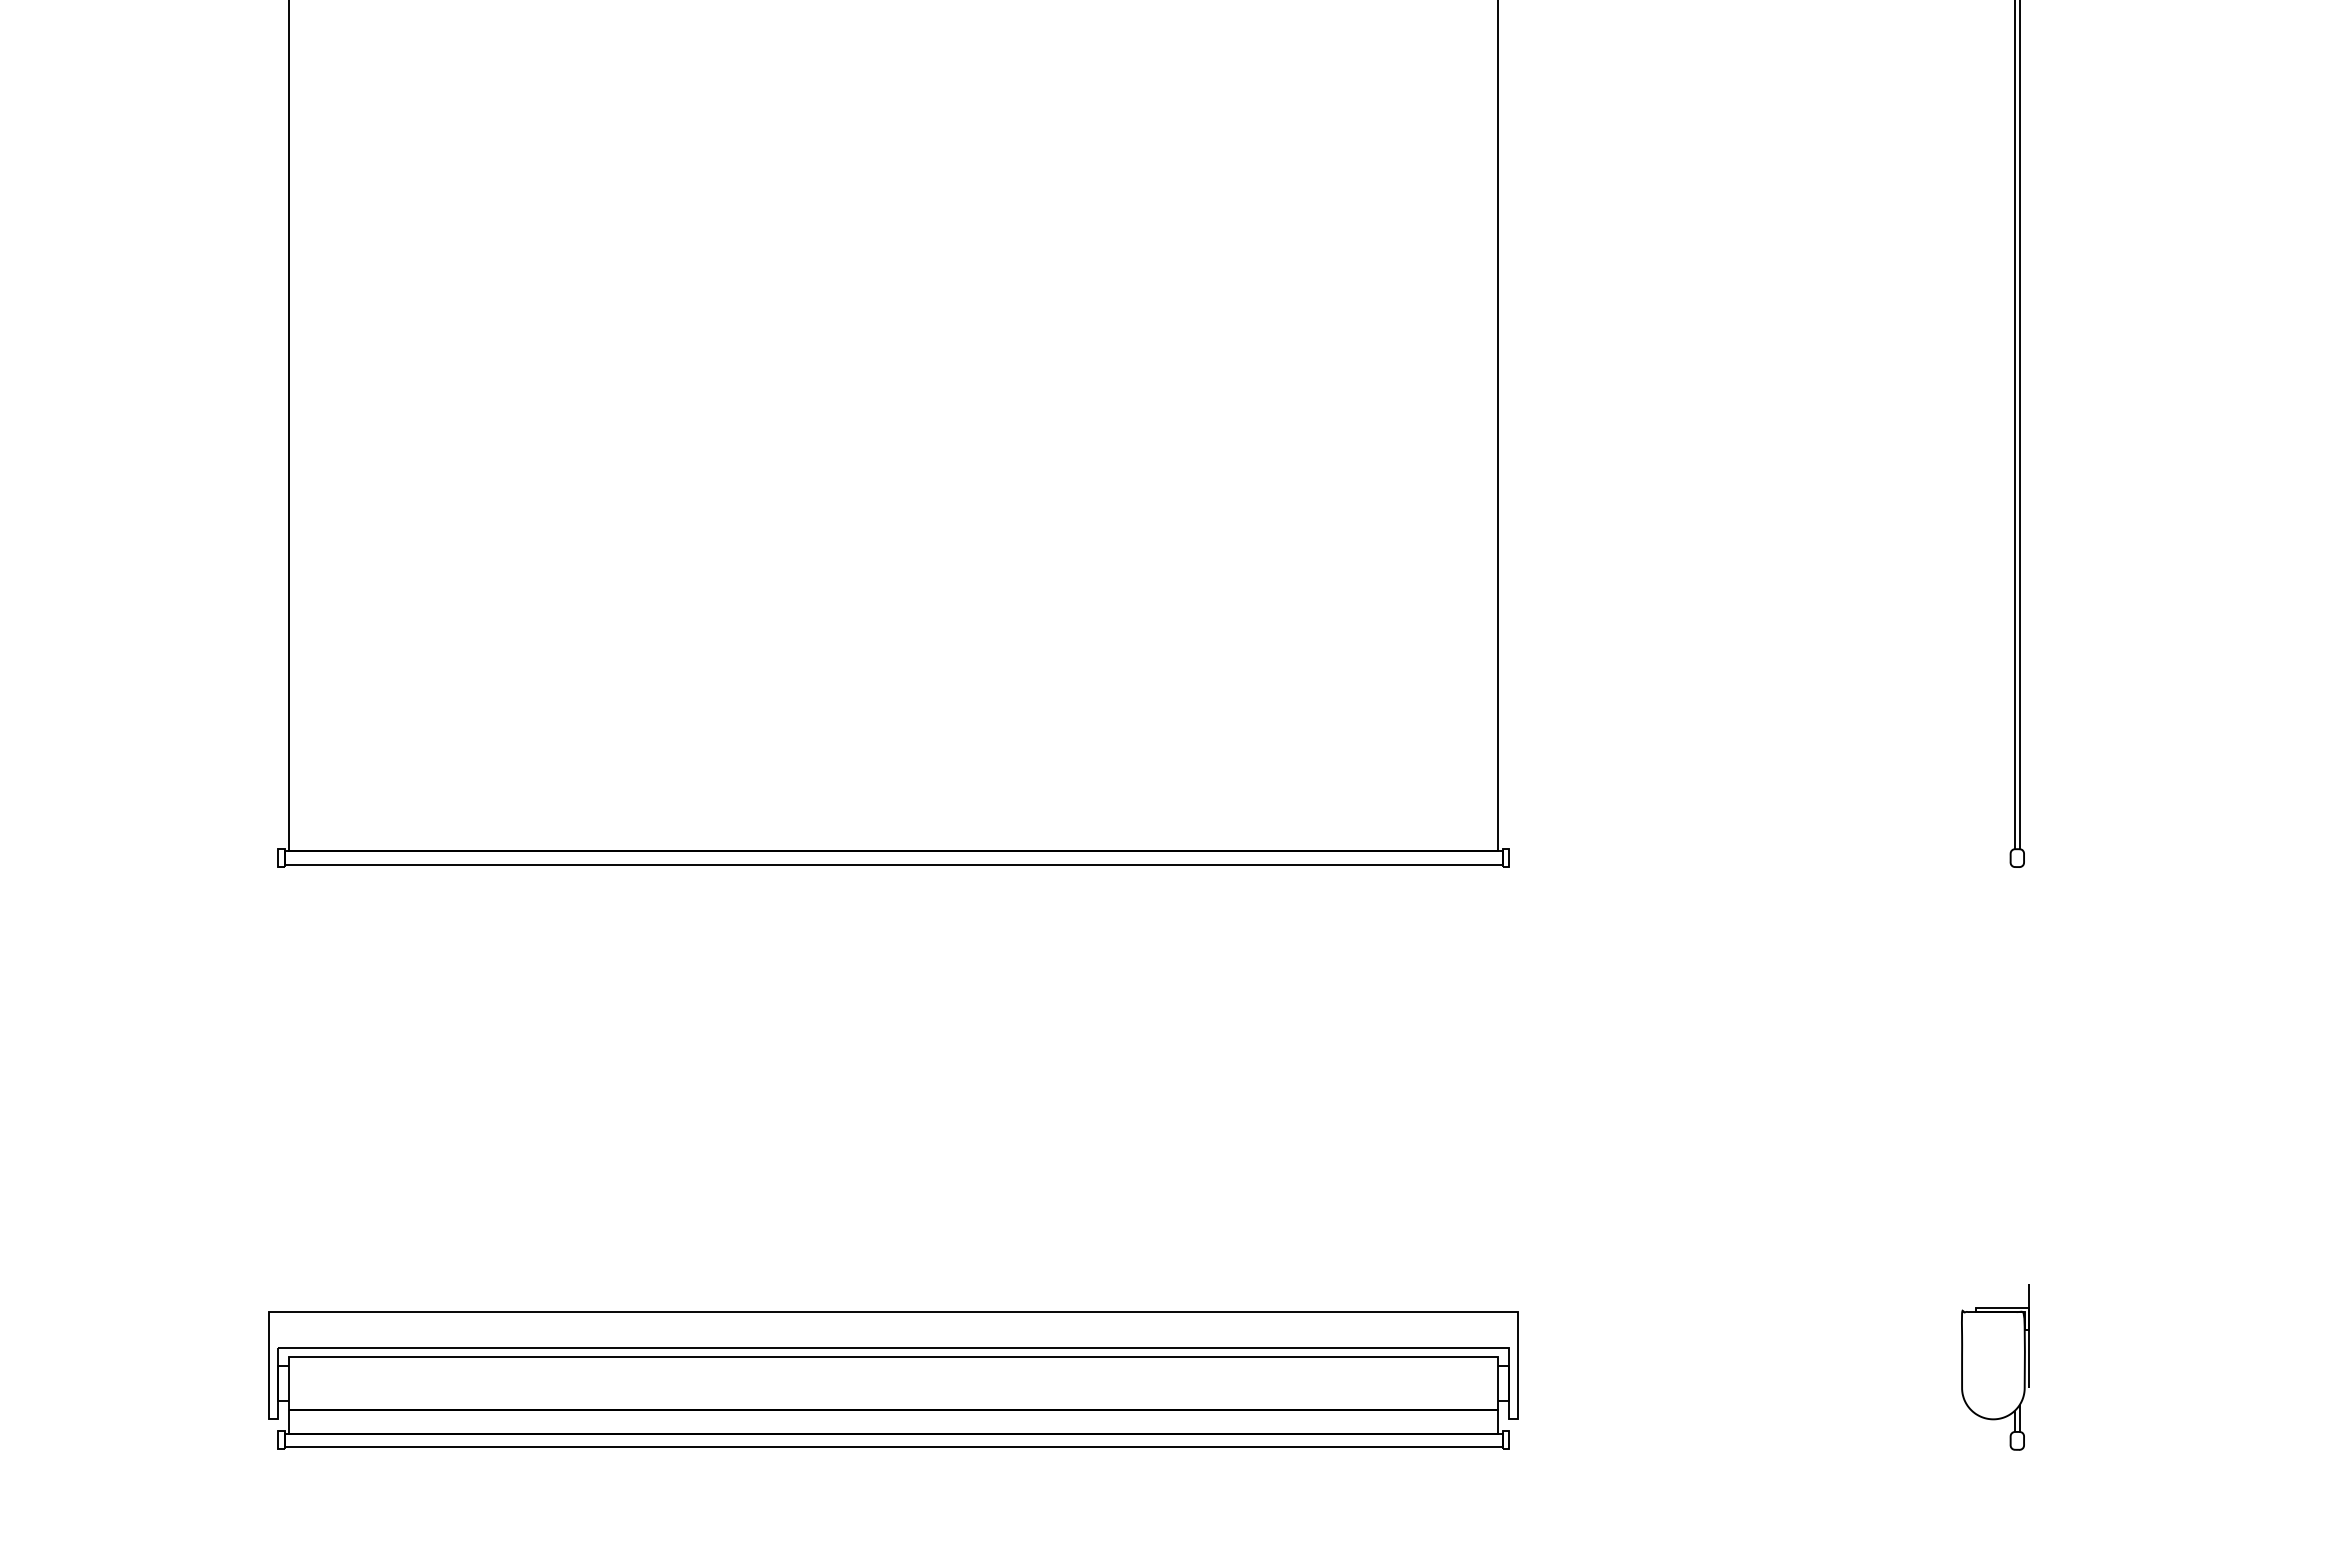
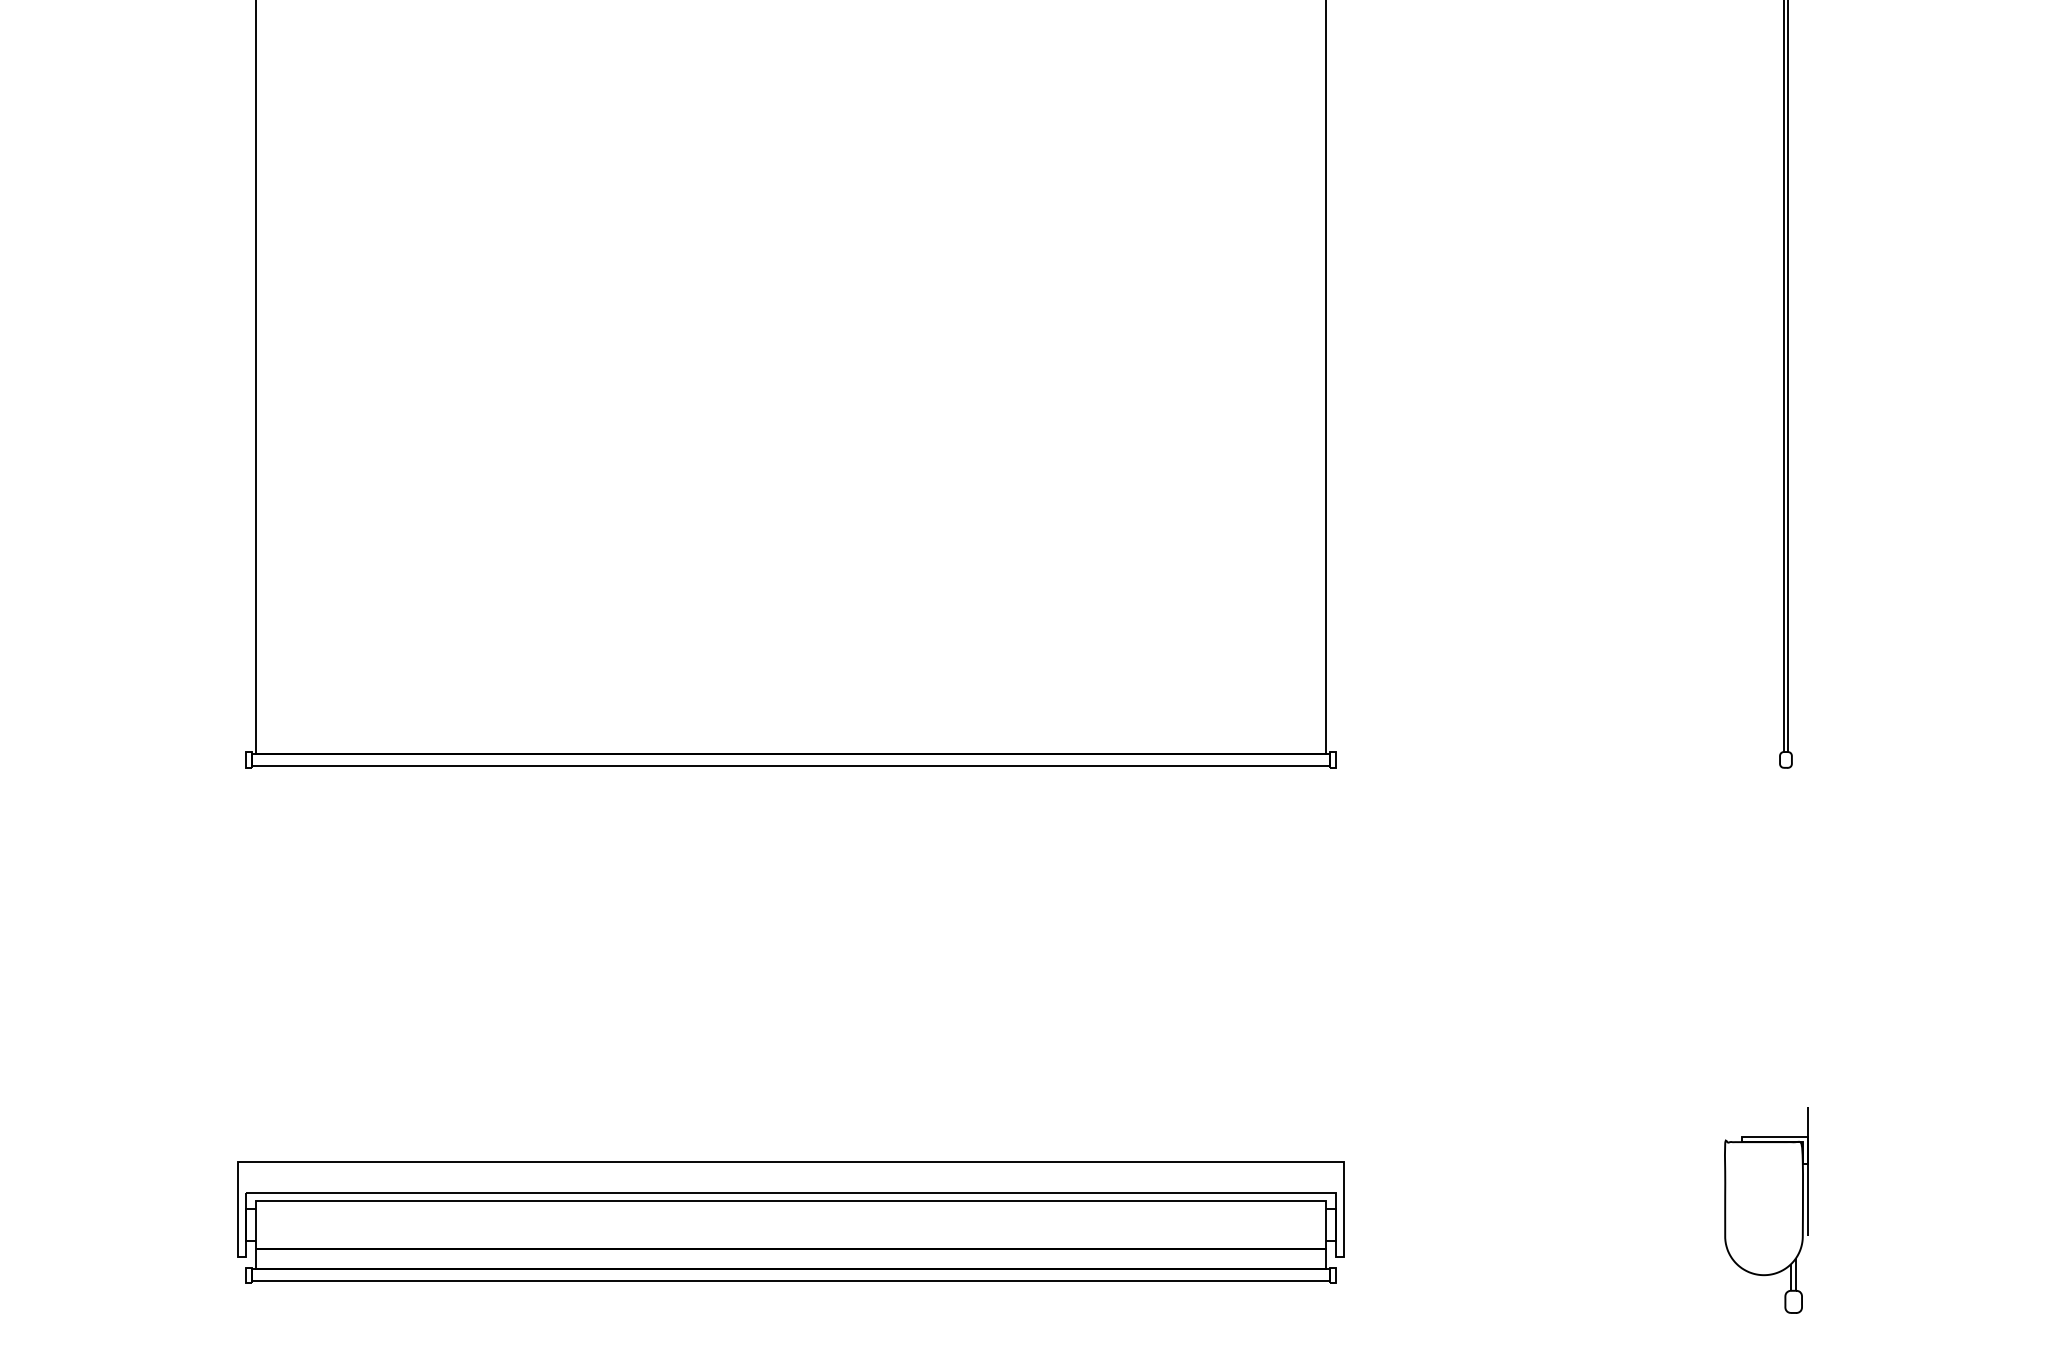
part: (1995, 1367) -> (1766, 1210), size x1.4

